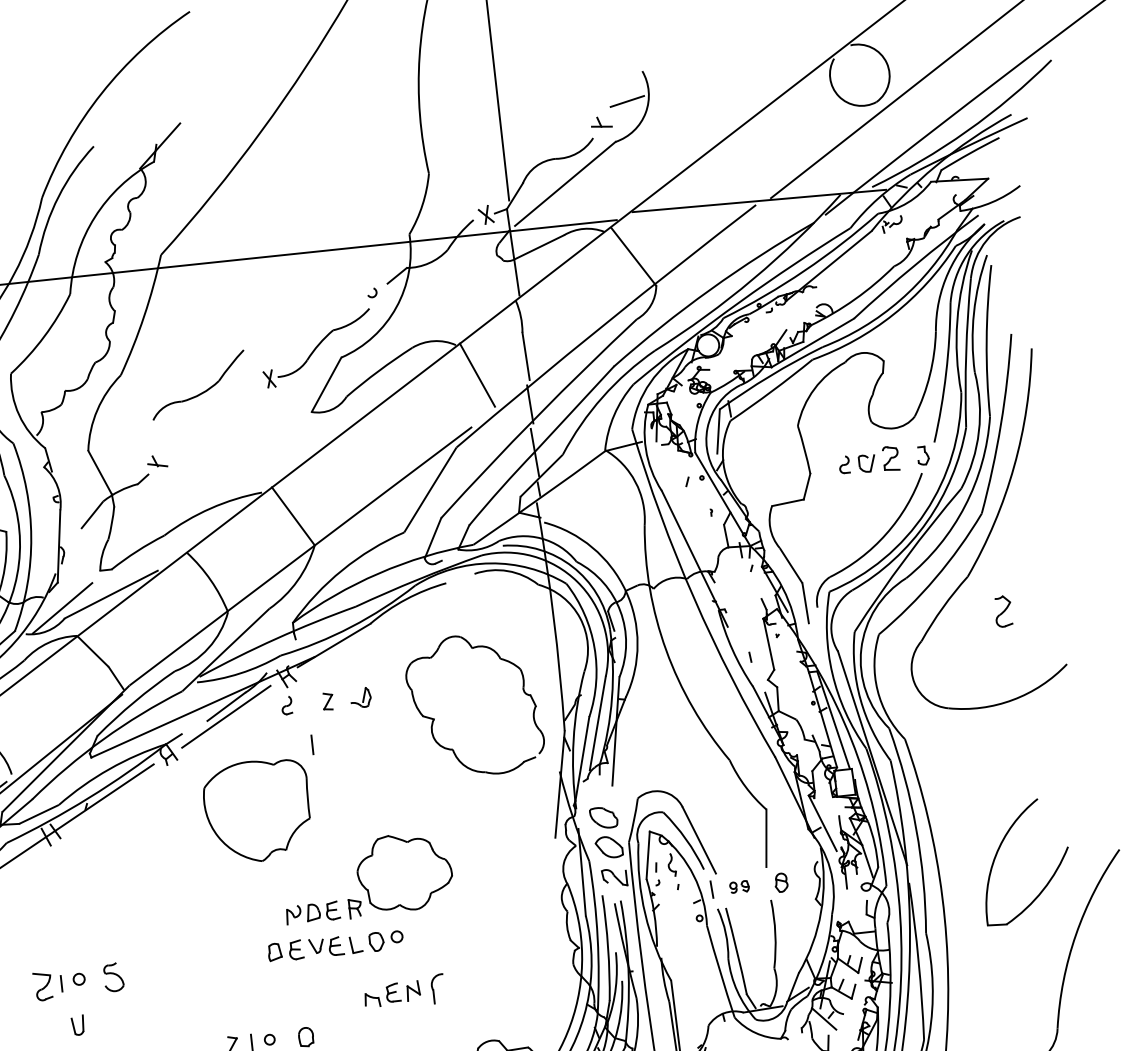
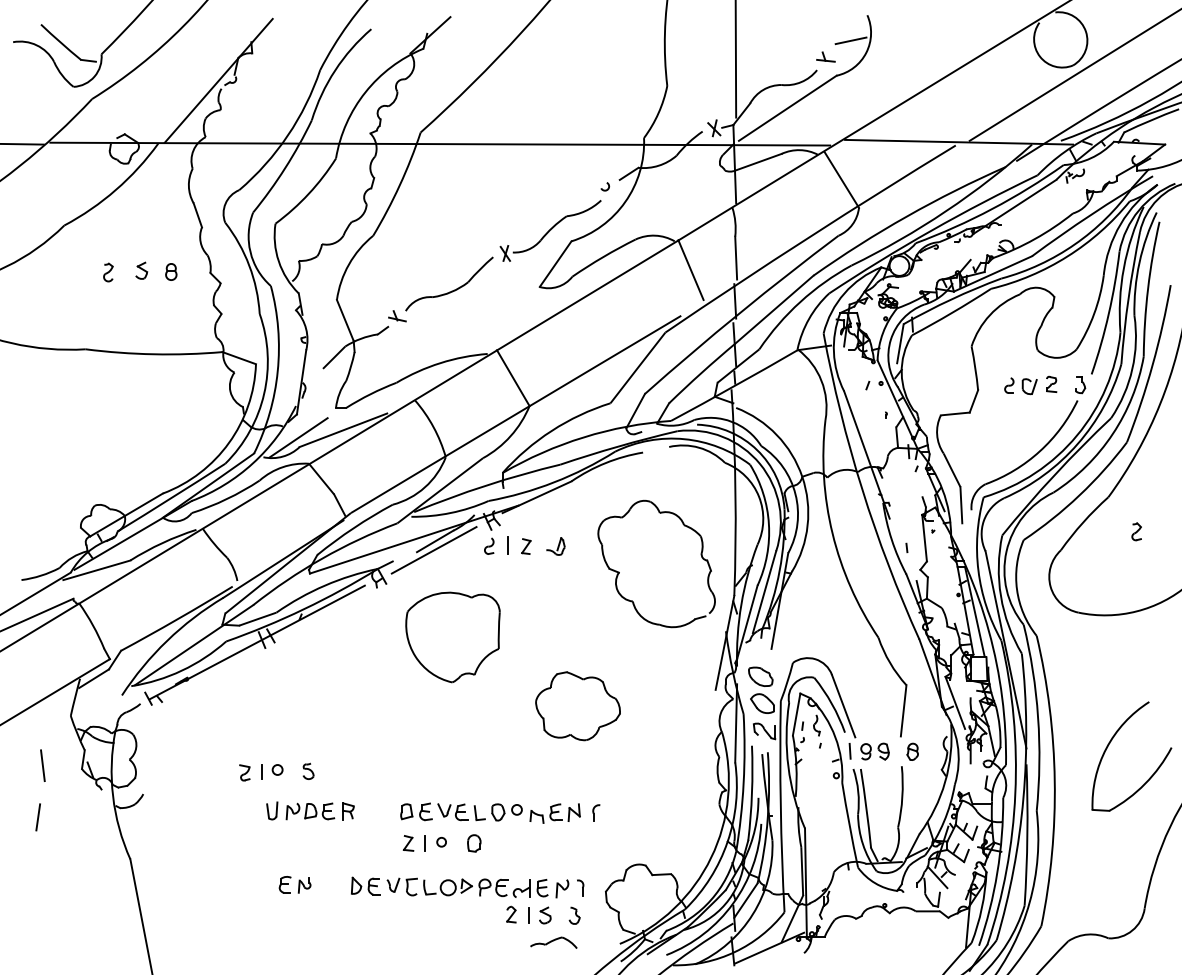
part: (201, 392) -> (451, 290), moved
part: (890, 457) -> (1051, 383), size x0.71
part: (1003, 611) -> (1136, 531), size x0.62
line: (311, 744) -> (507, 545), moved
part: (738, 886) -> (874, 751), size x1.67
part: (323, 911) -> (319, 811), moved
part: (335, 945) -> (461, 811), moved
part: (113, 976) -> (308, 770), size x0.62
part: (42, 986) -> (244, 772), size x0.62
part: (437, 988) -> (596, 812), size x0.62

